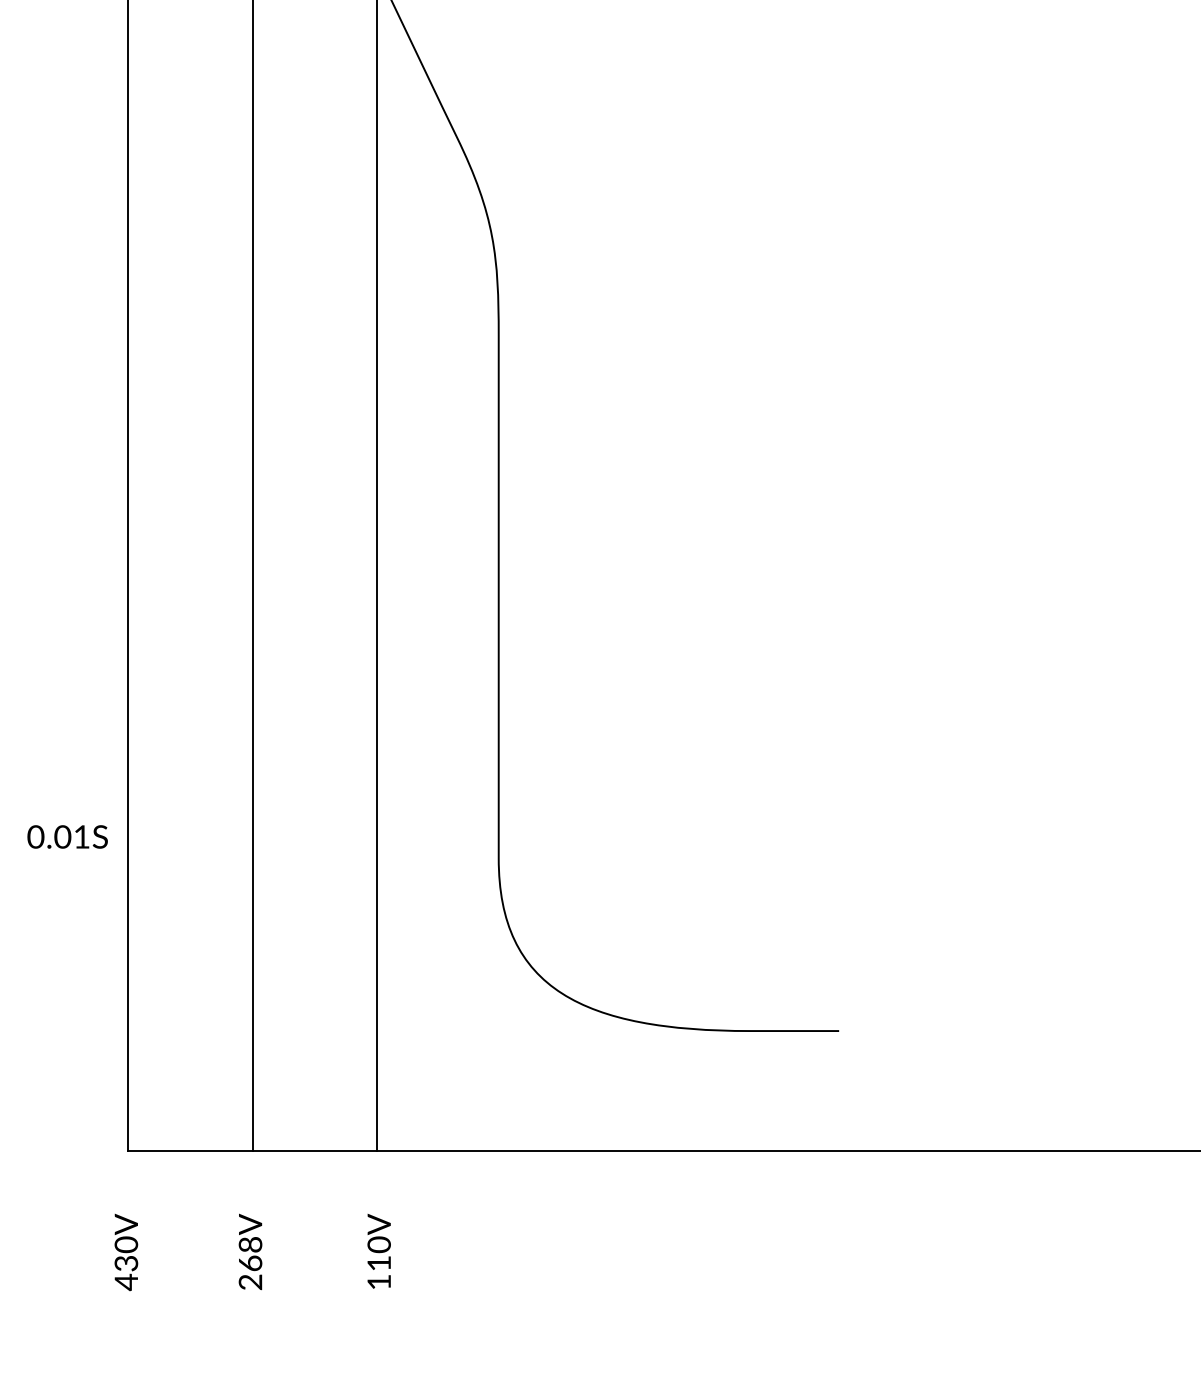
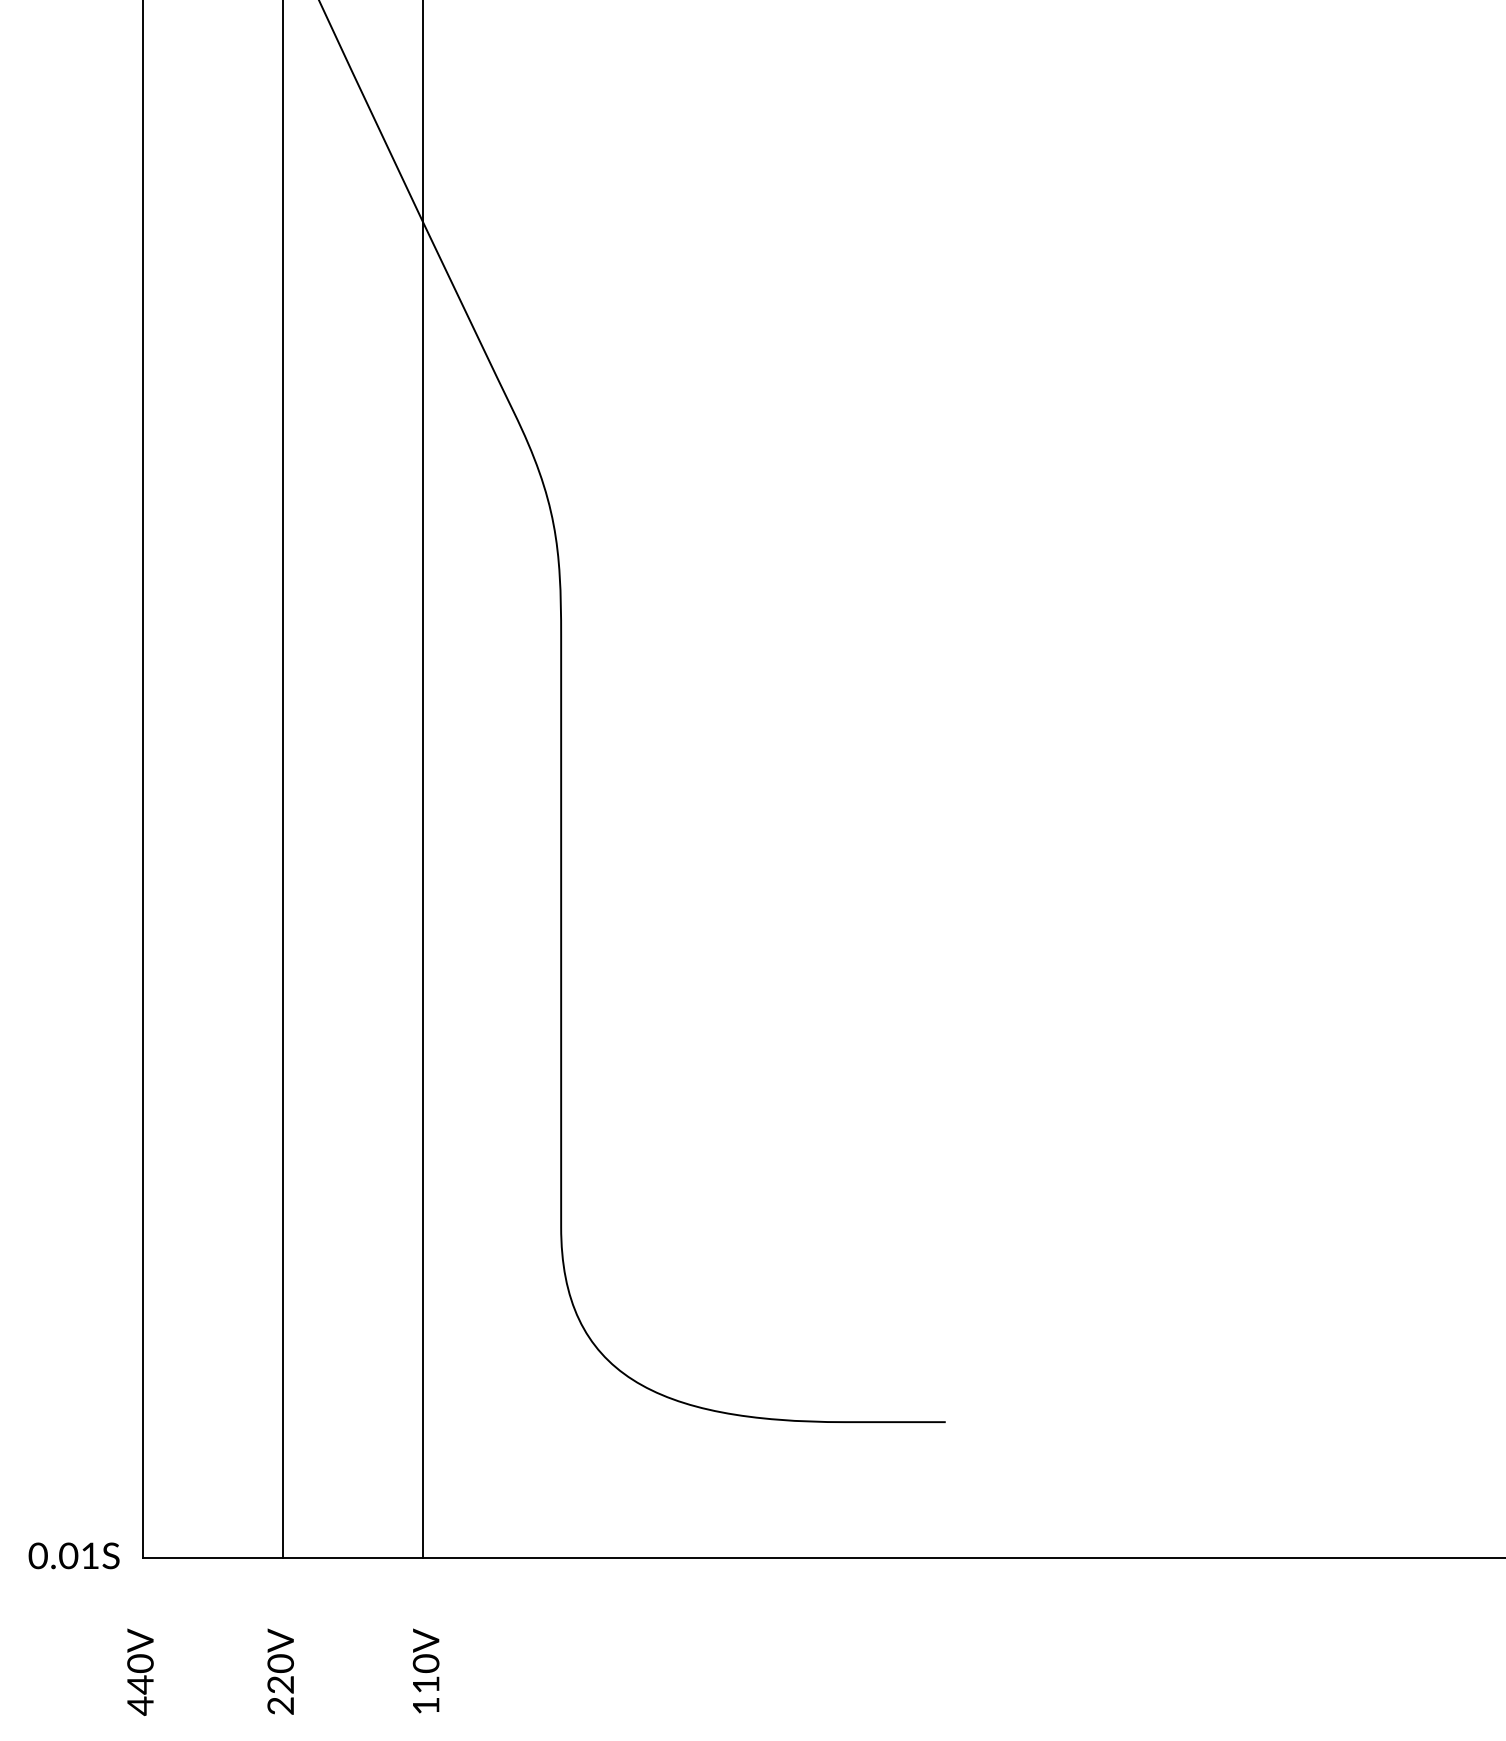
text: (67, 836) -> (73, 1555), moved
text: (250, 1253) -> (280, 1673), 268V -> 220V
text: (126, 1263) -> (140, 1684), 430V -> 440V

